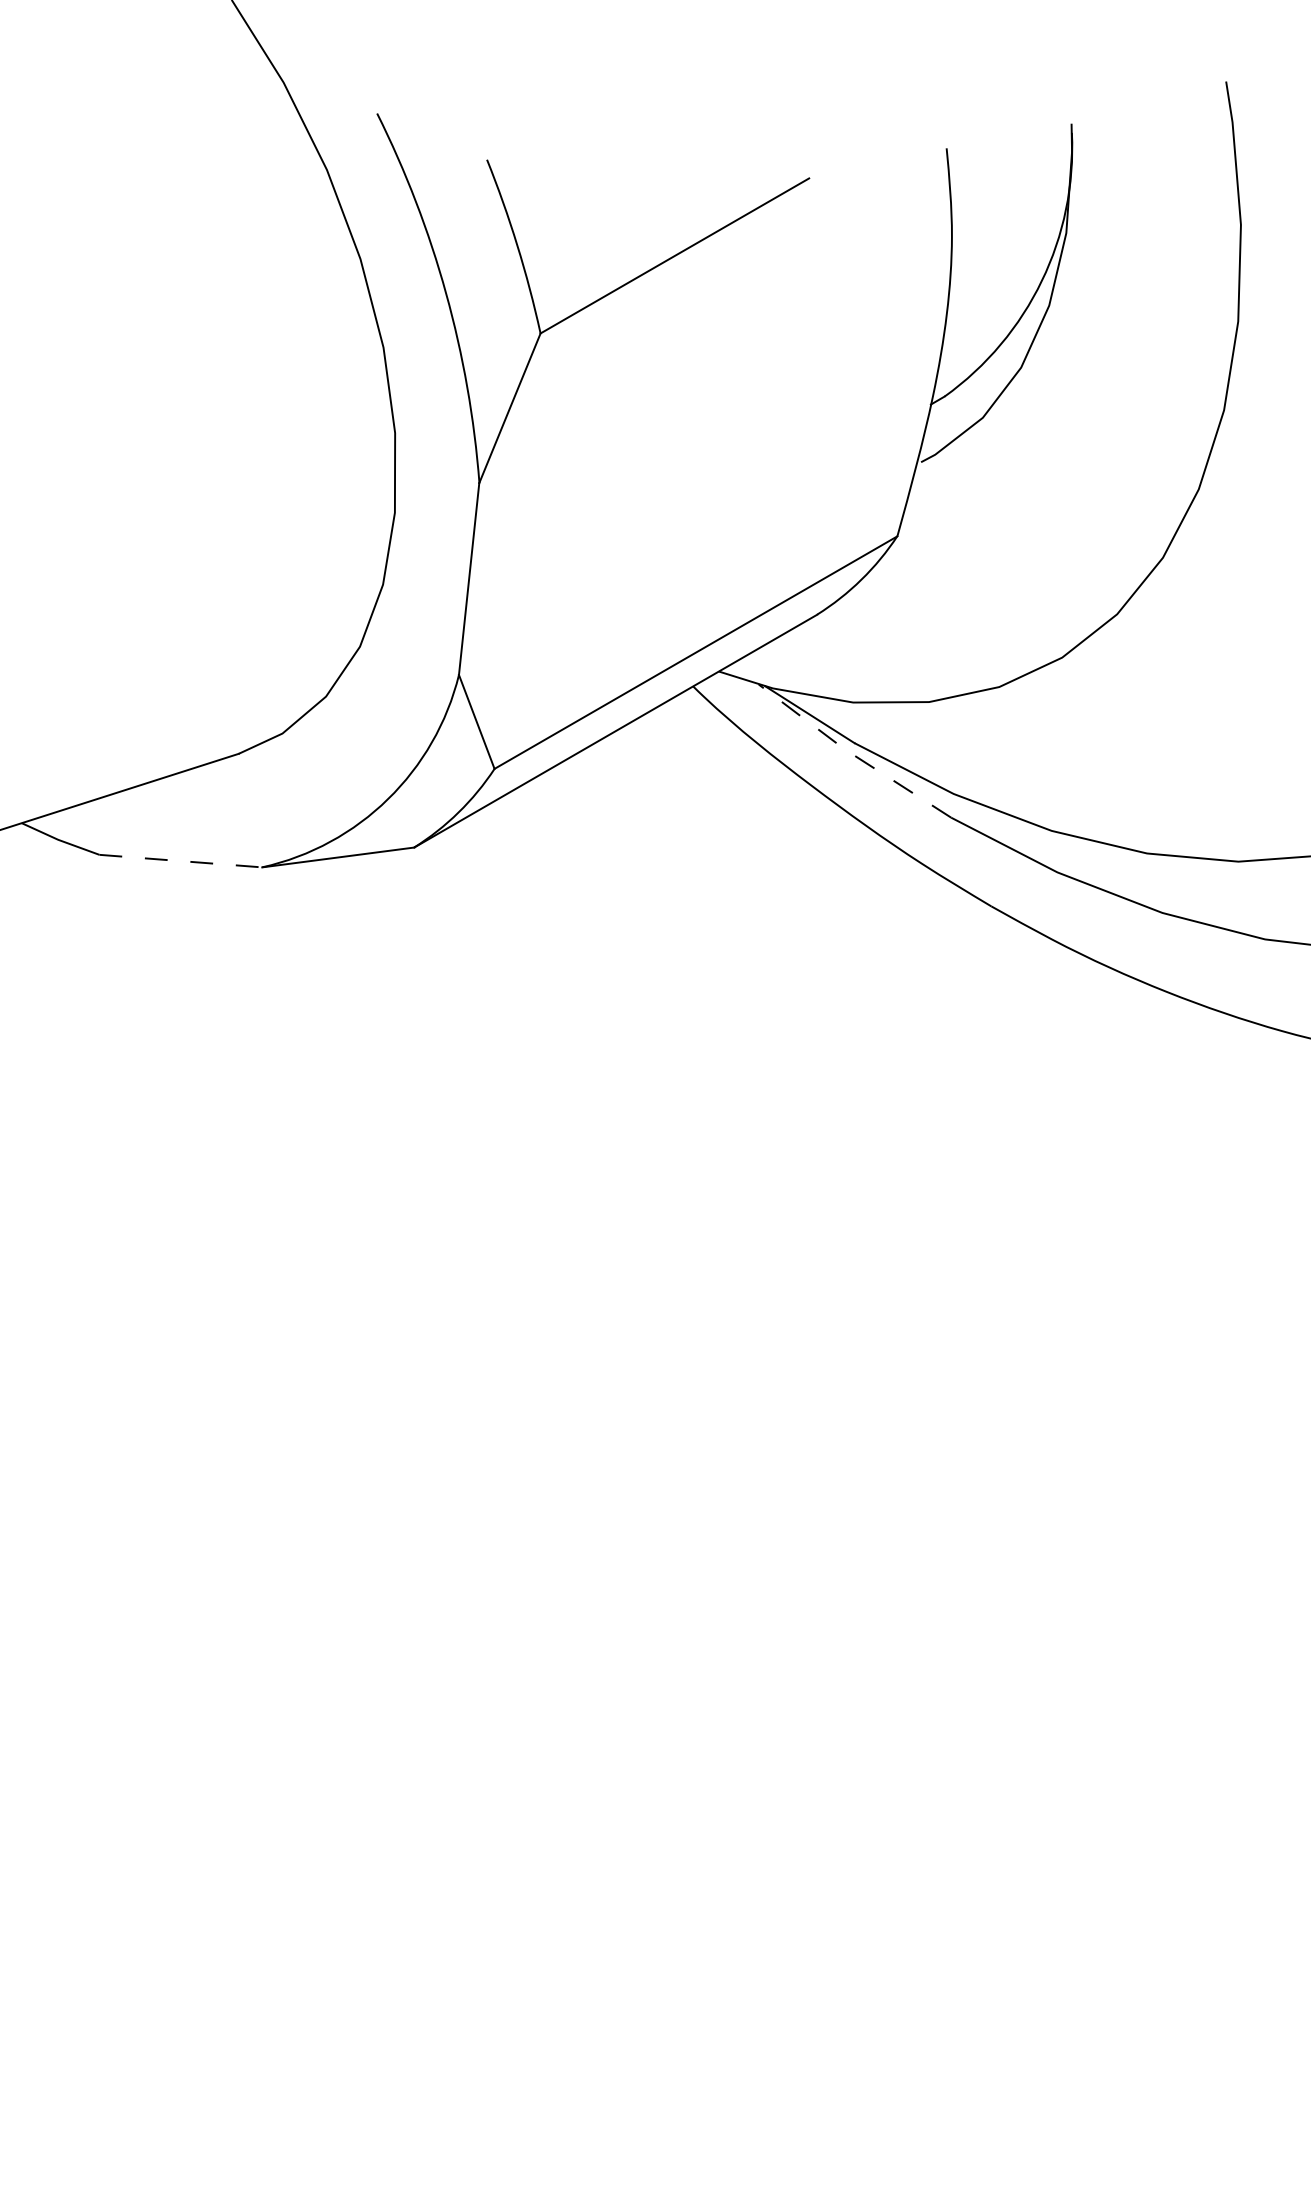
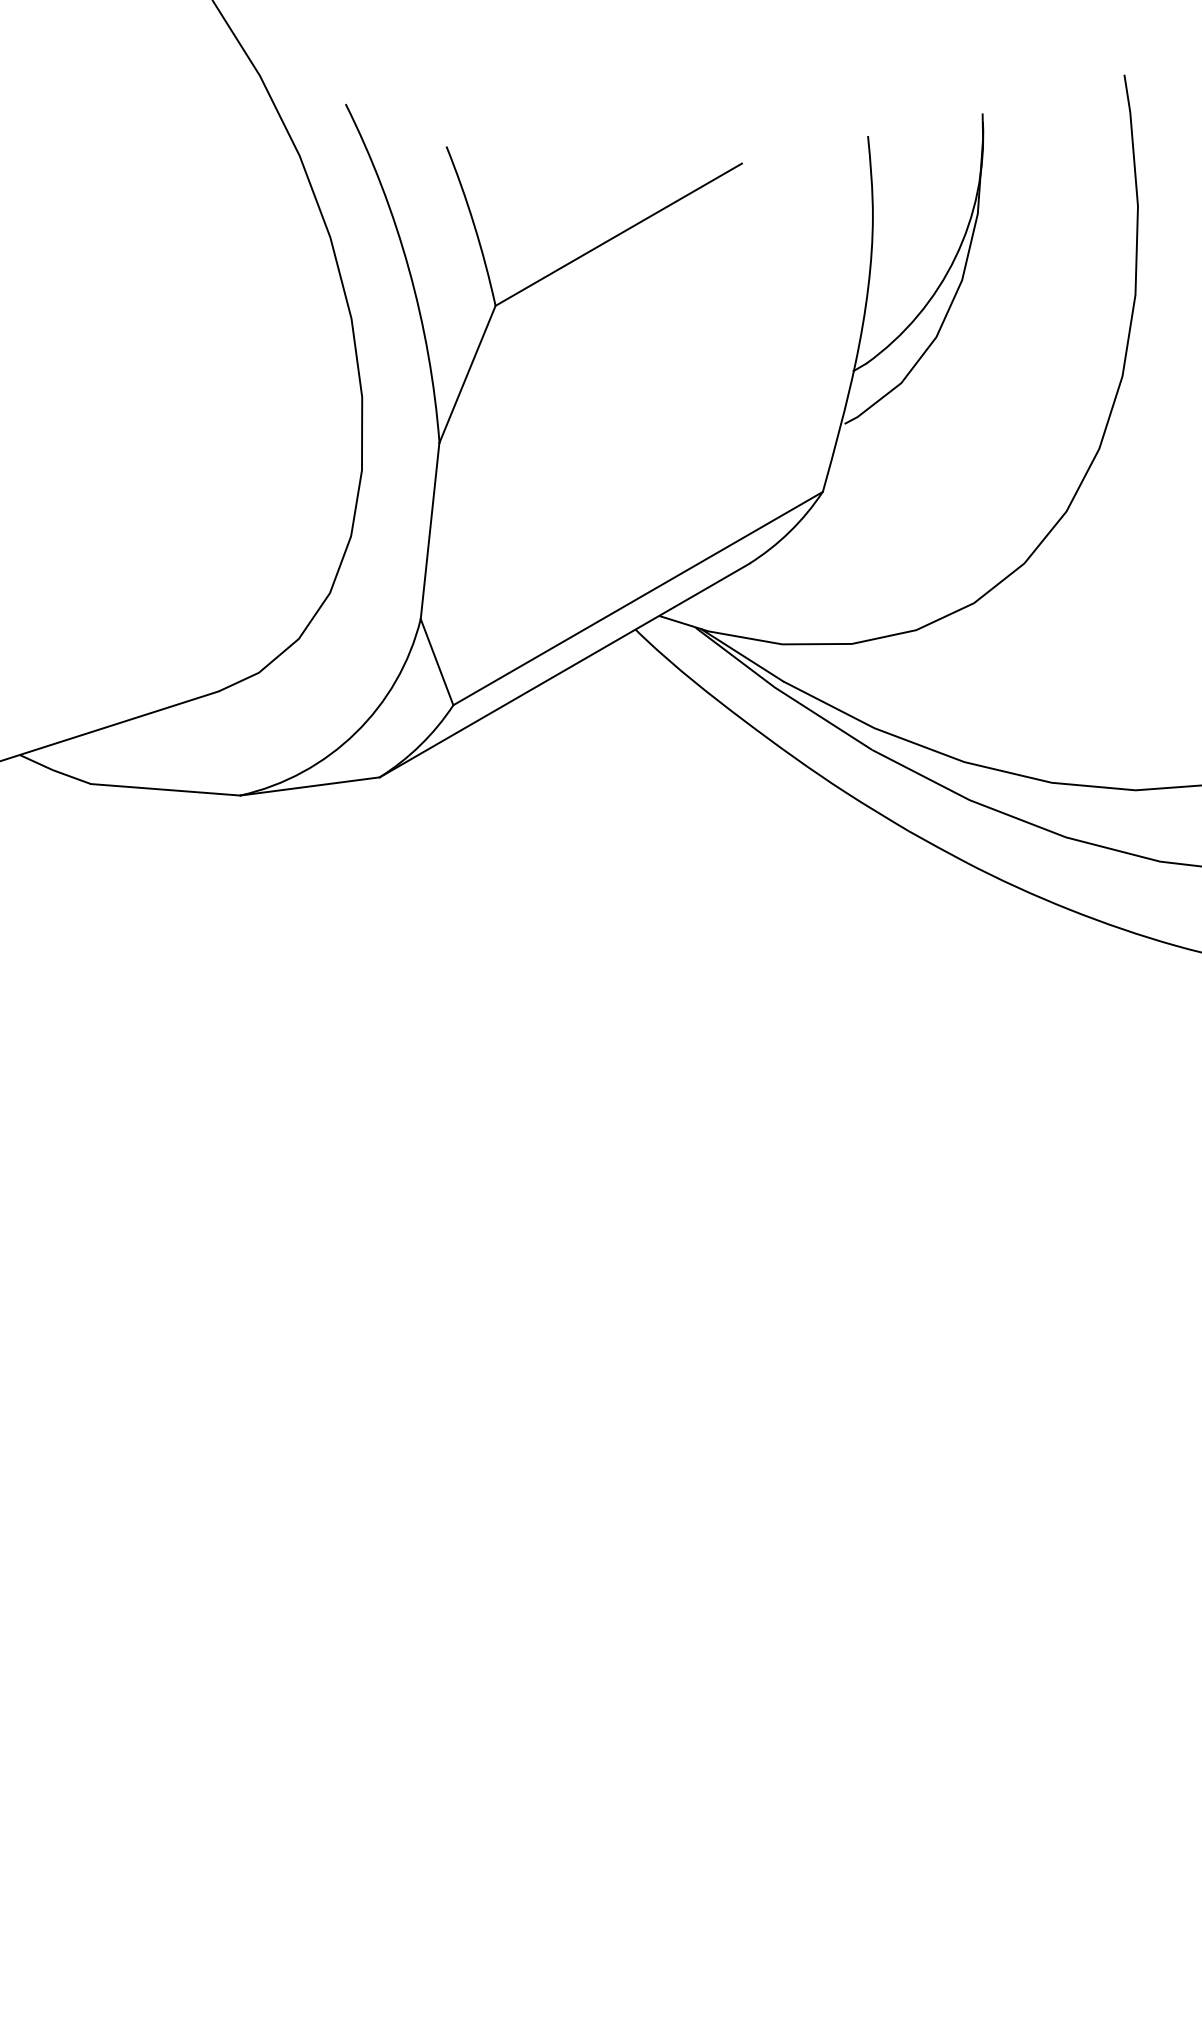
line: (852, 754) -> (781, 692), dashed -> solid
line: (180, 861) -> (165, 790), dashed -> solid

